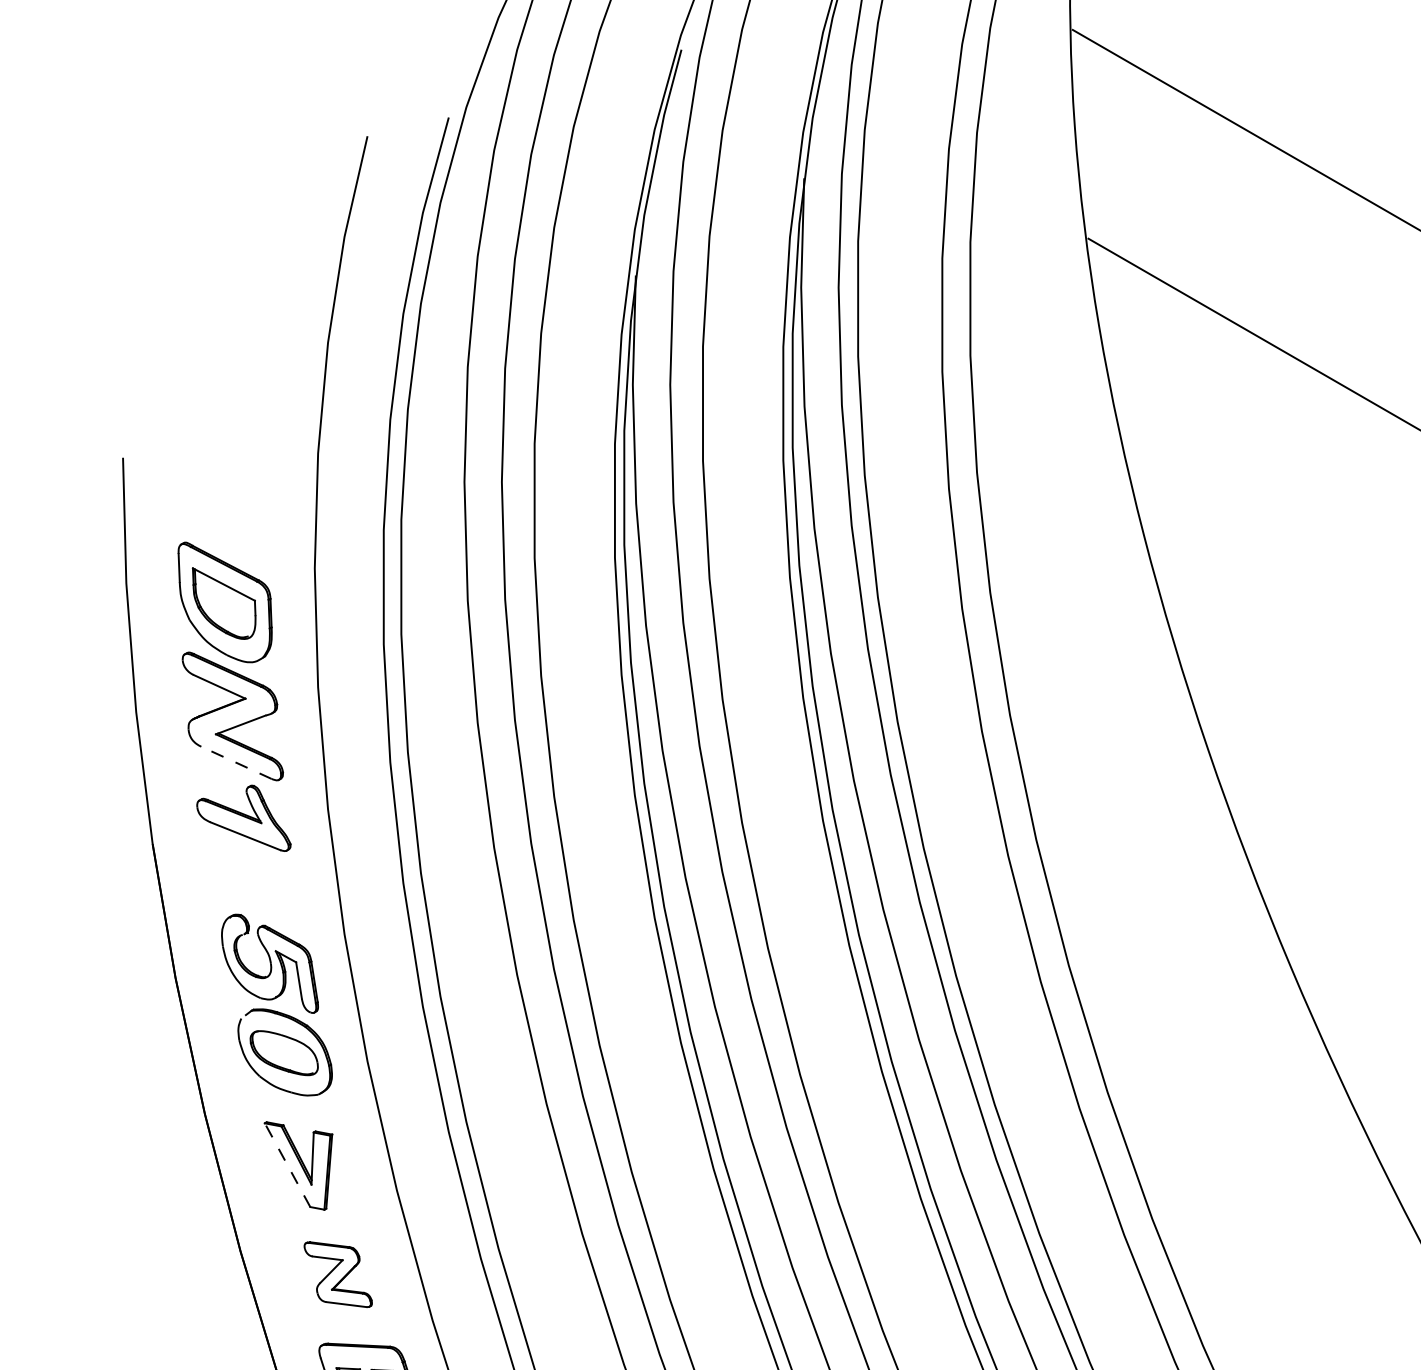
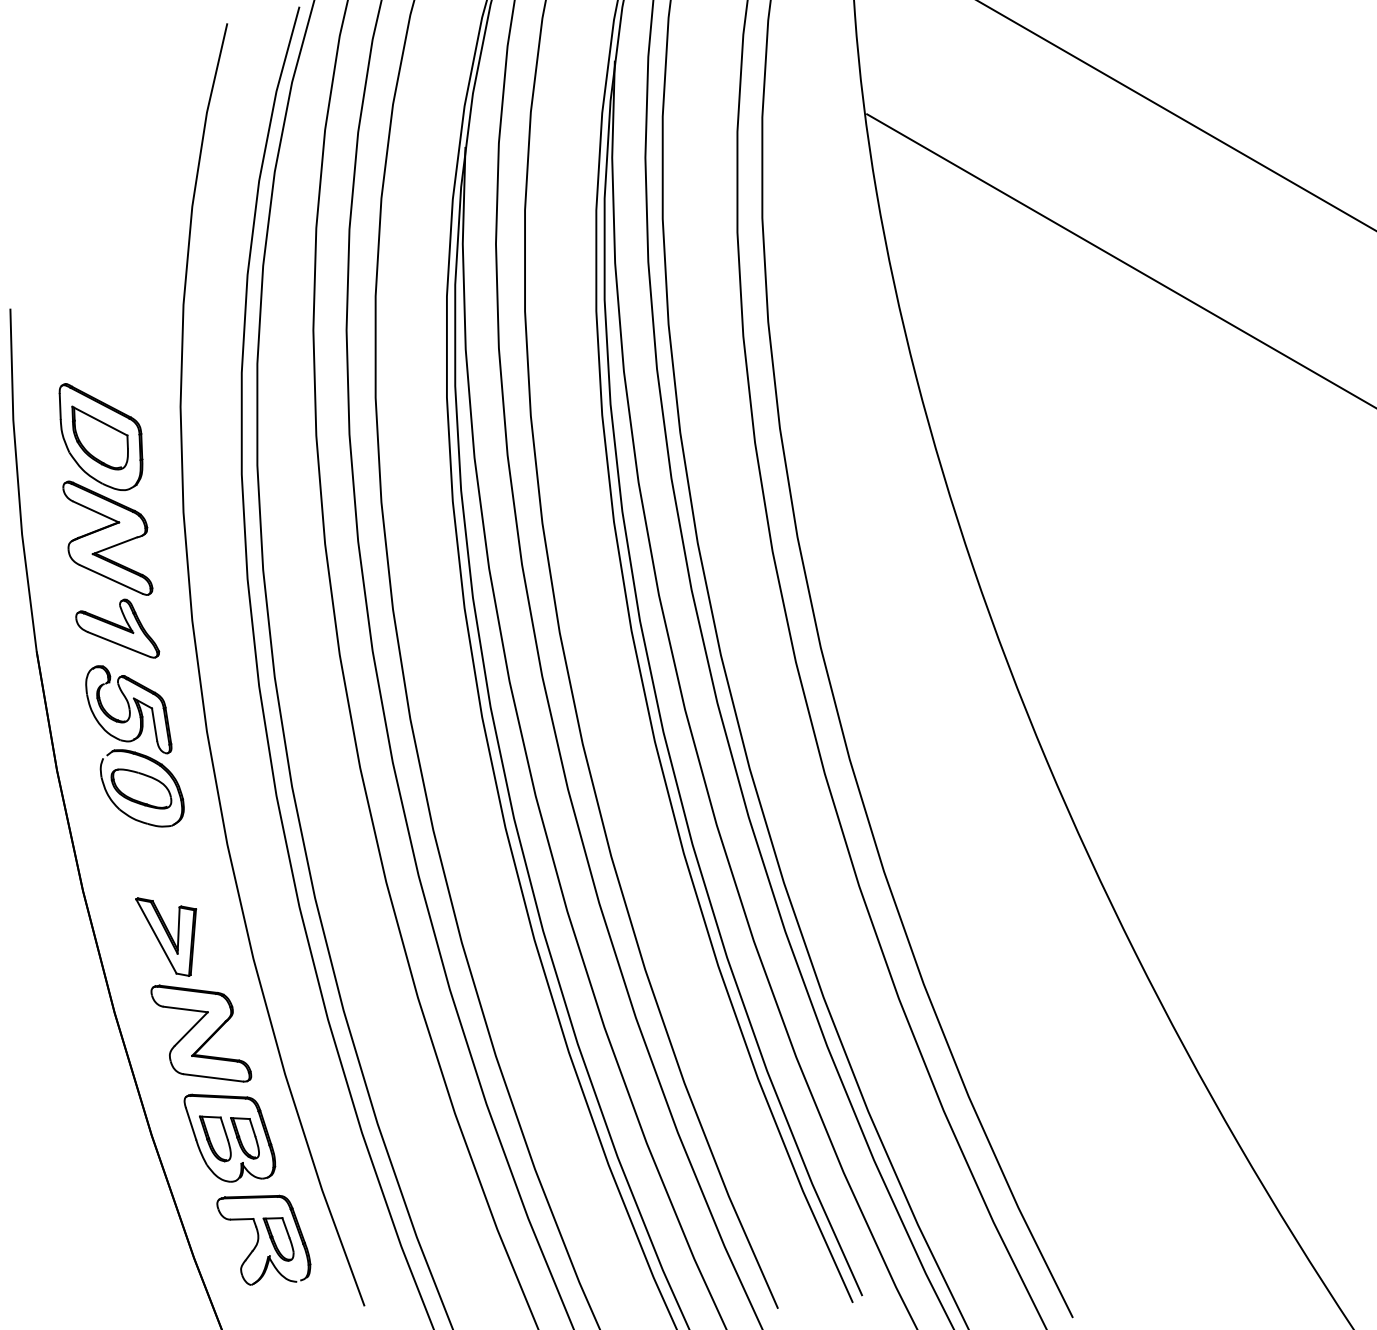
line: (235, 762) -> (110, 579), dashed -> solid
part: (276, 1005) -> (134, 746), moved
line: (287, 1165) -> (156, 936), dashed -> solid
part: (338, 1274) -> (201, 1033), size x1.67

